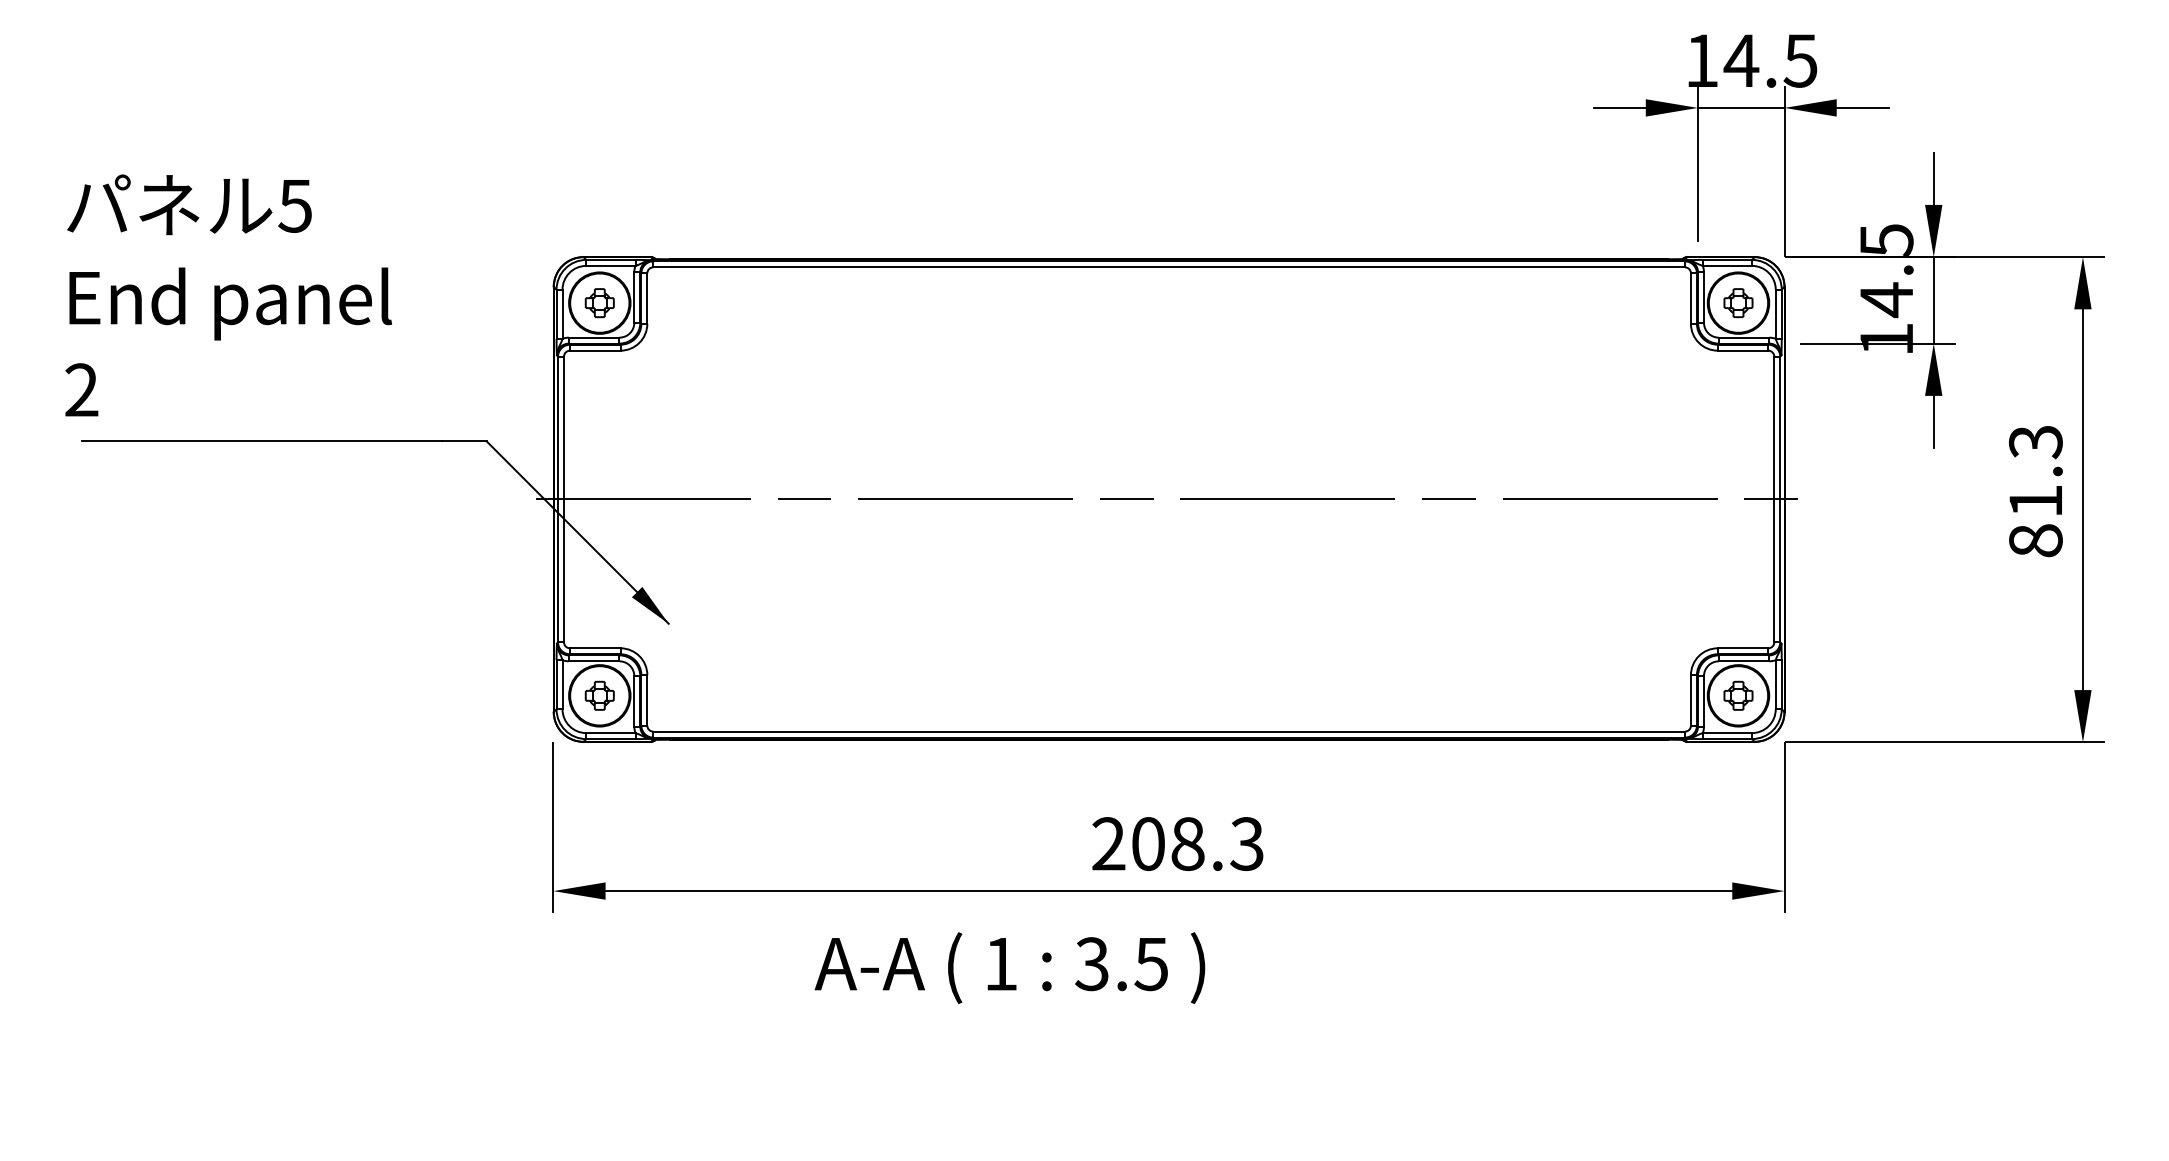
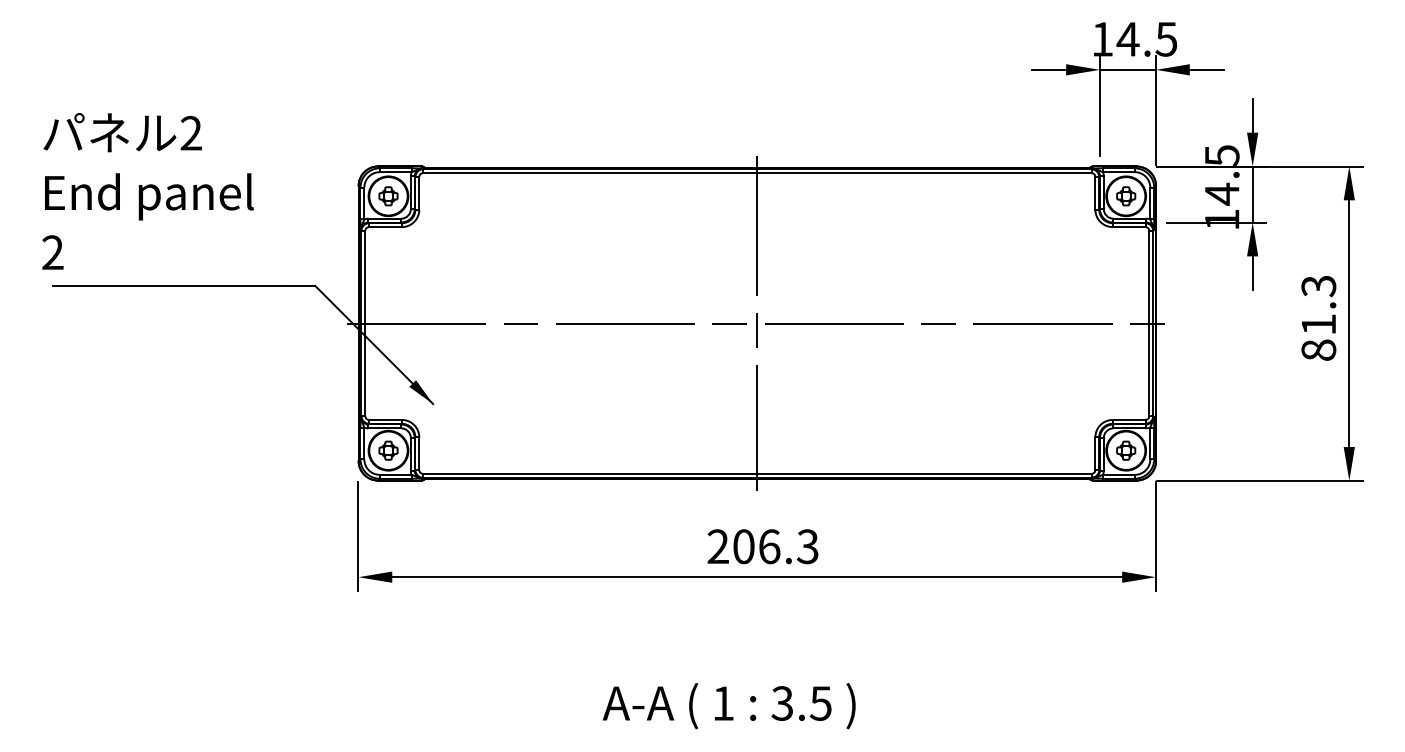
text: (294, 206) -> (190, 133), 5 -> 2
line: (1169, 499) -> (757, 323), added
text: (1187, 843) -> (769, 546), 208.3 -> 206.3
text: (1008, 968) -> (728, 706), moved

